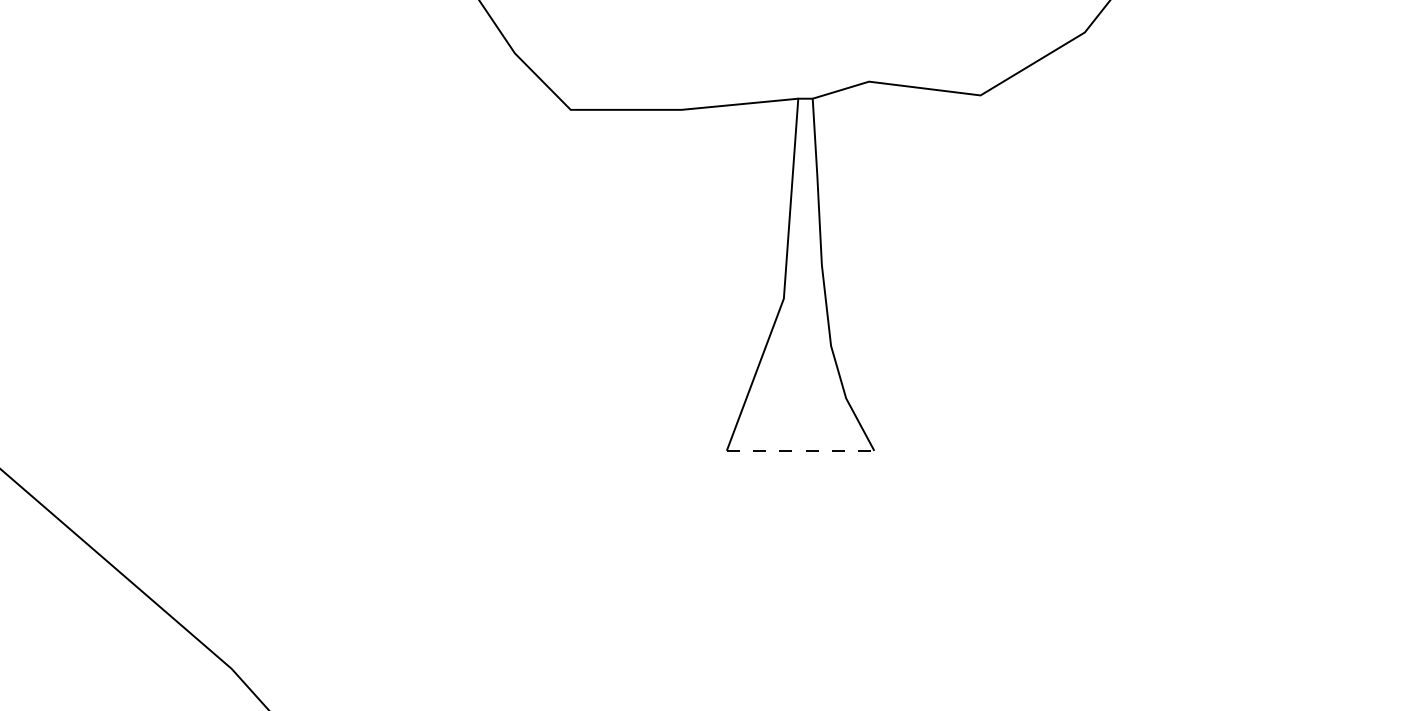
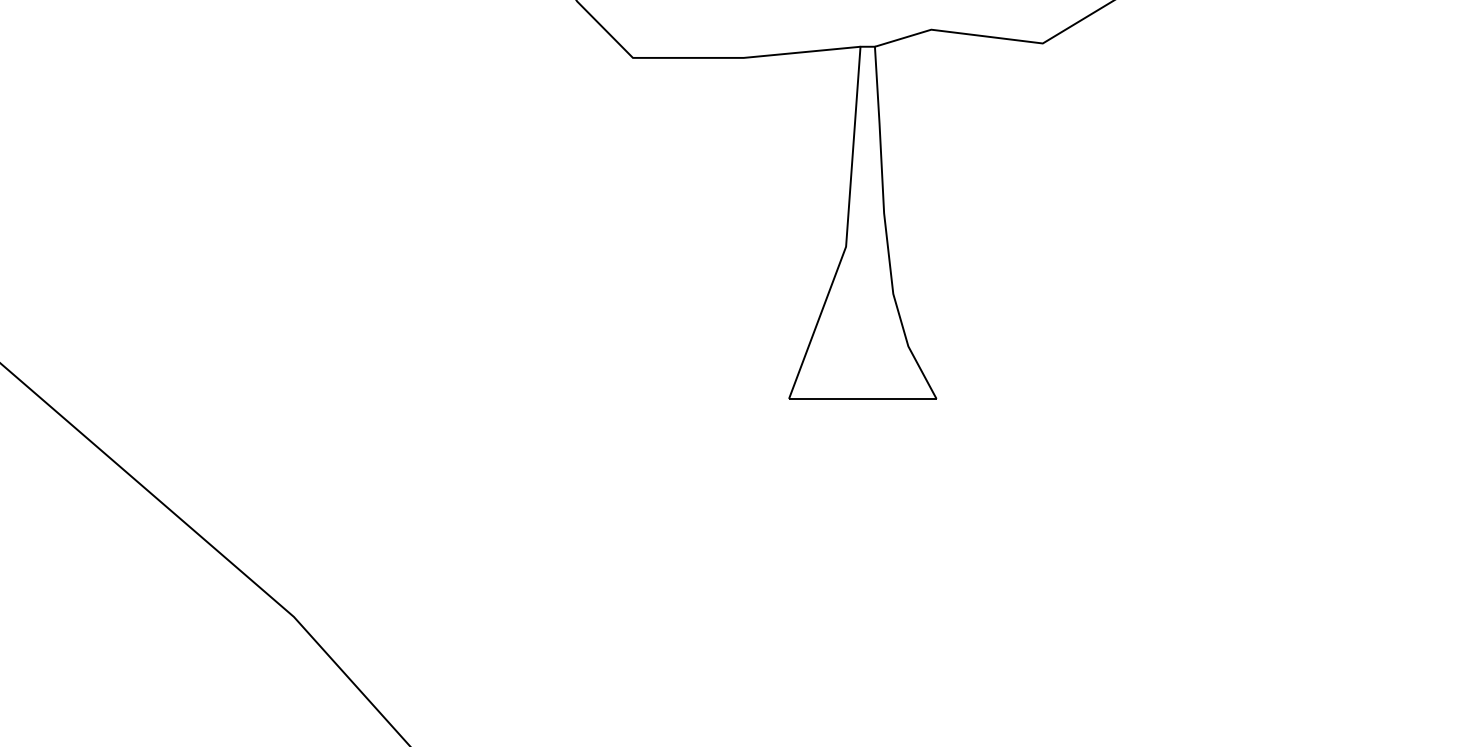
line: (800, 450) -> (862, 398), dashed -> solid

